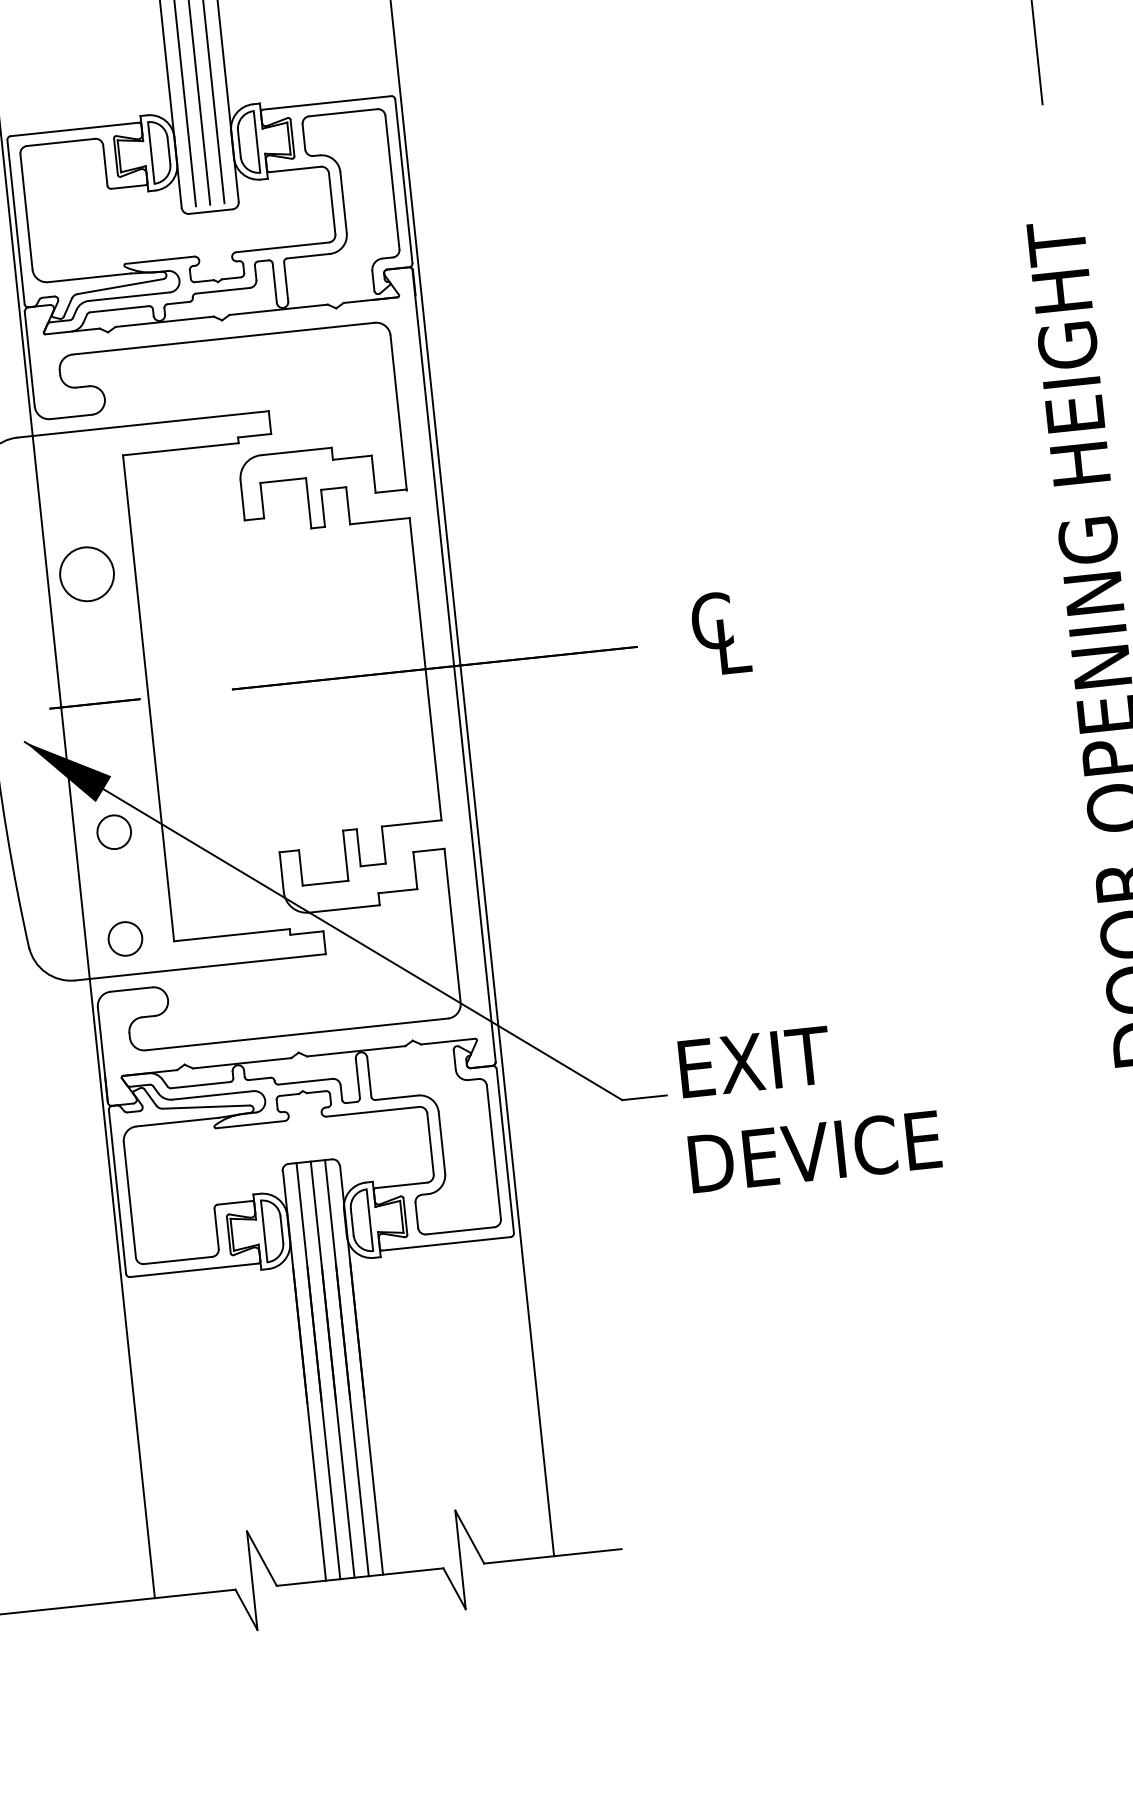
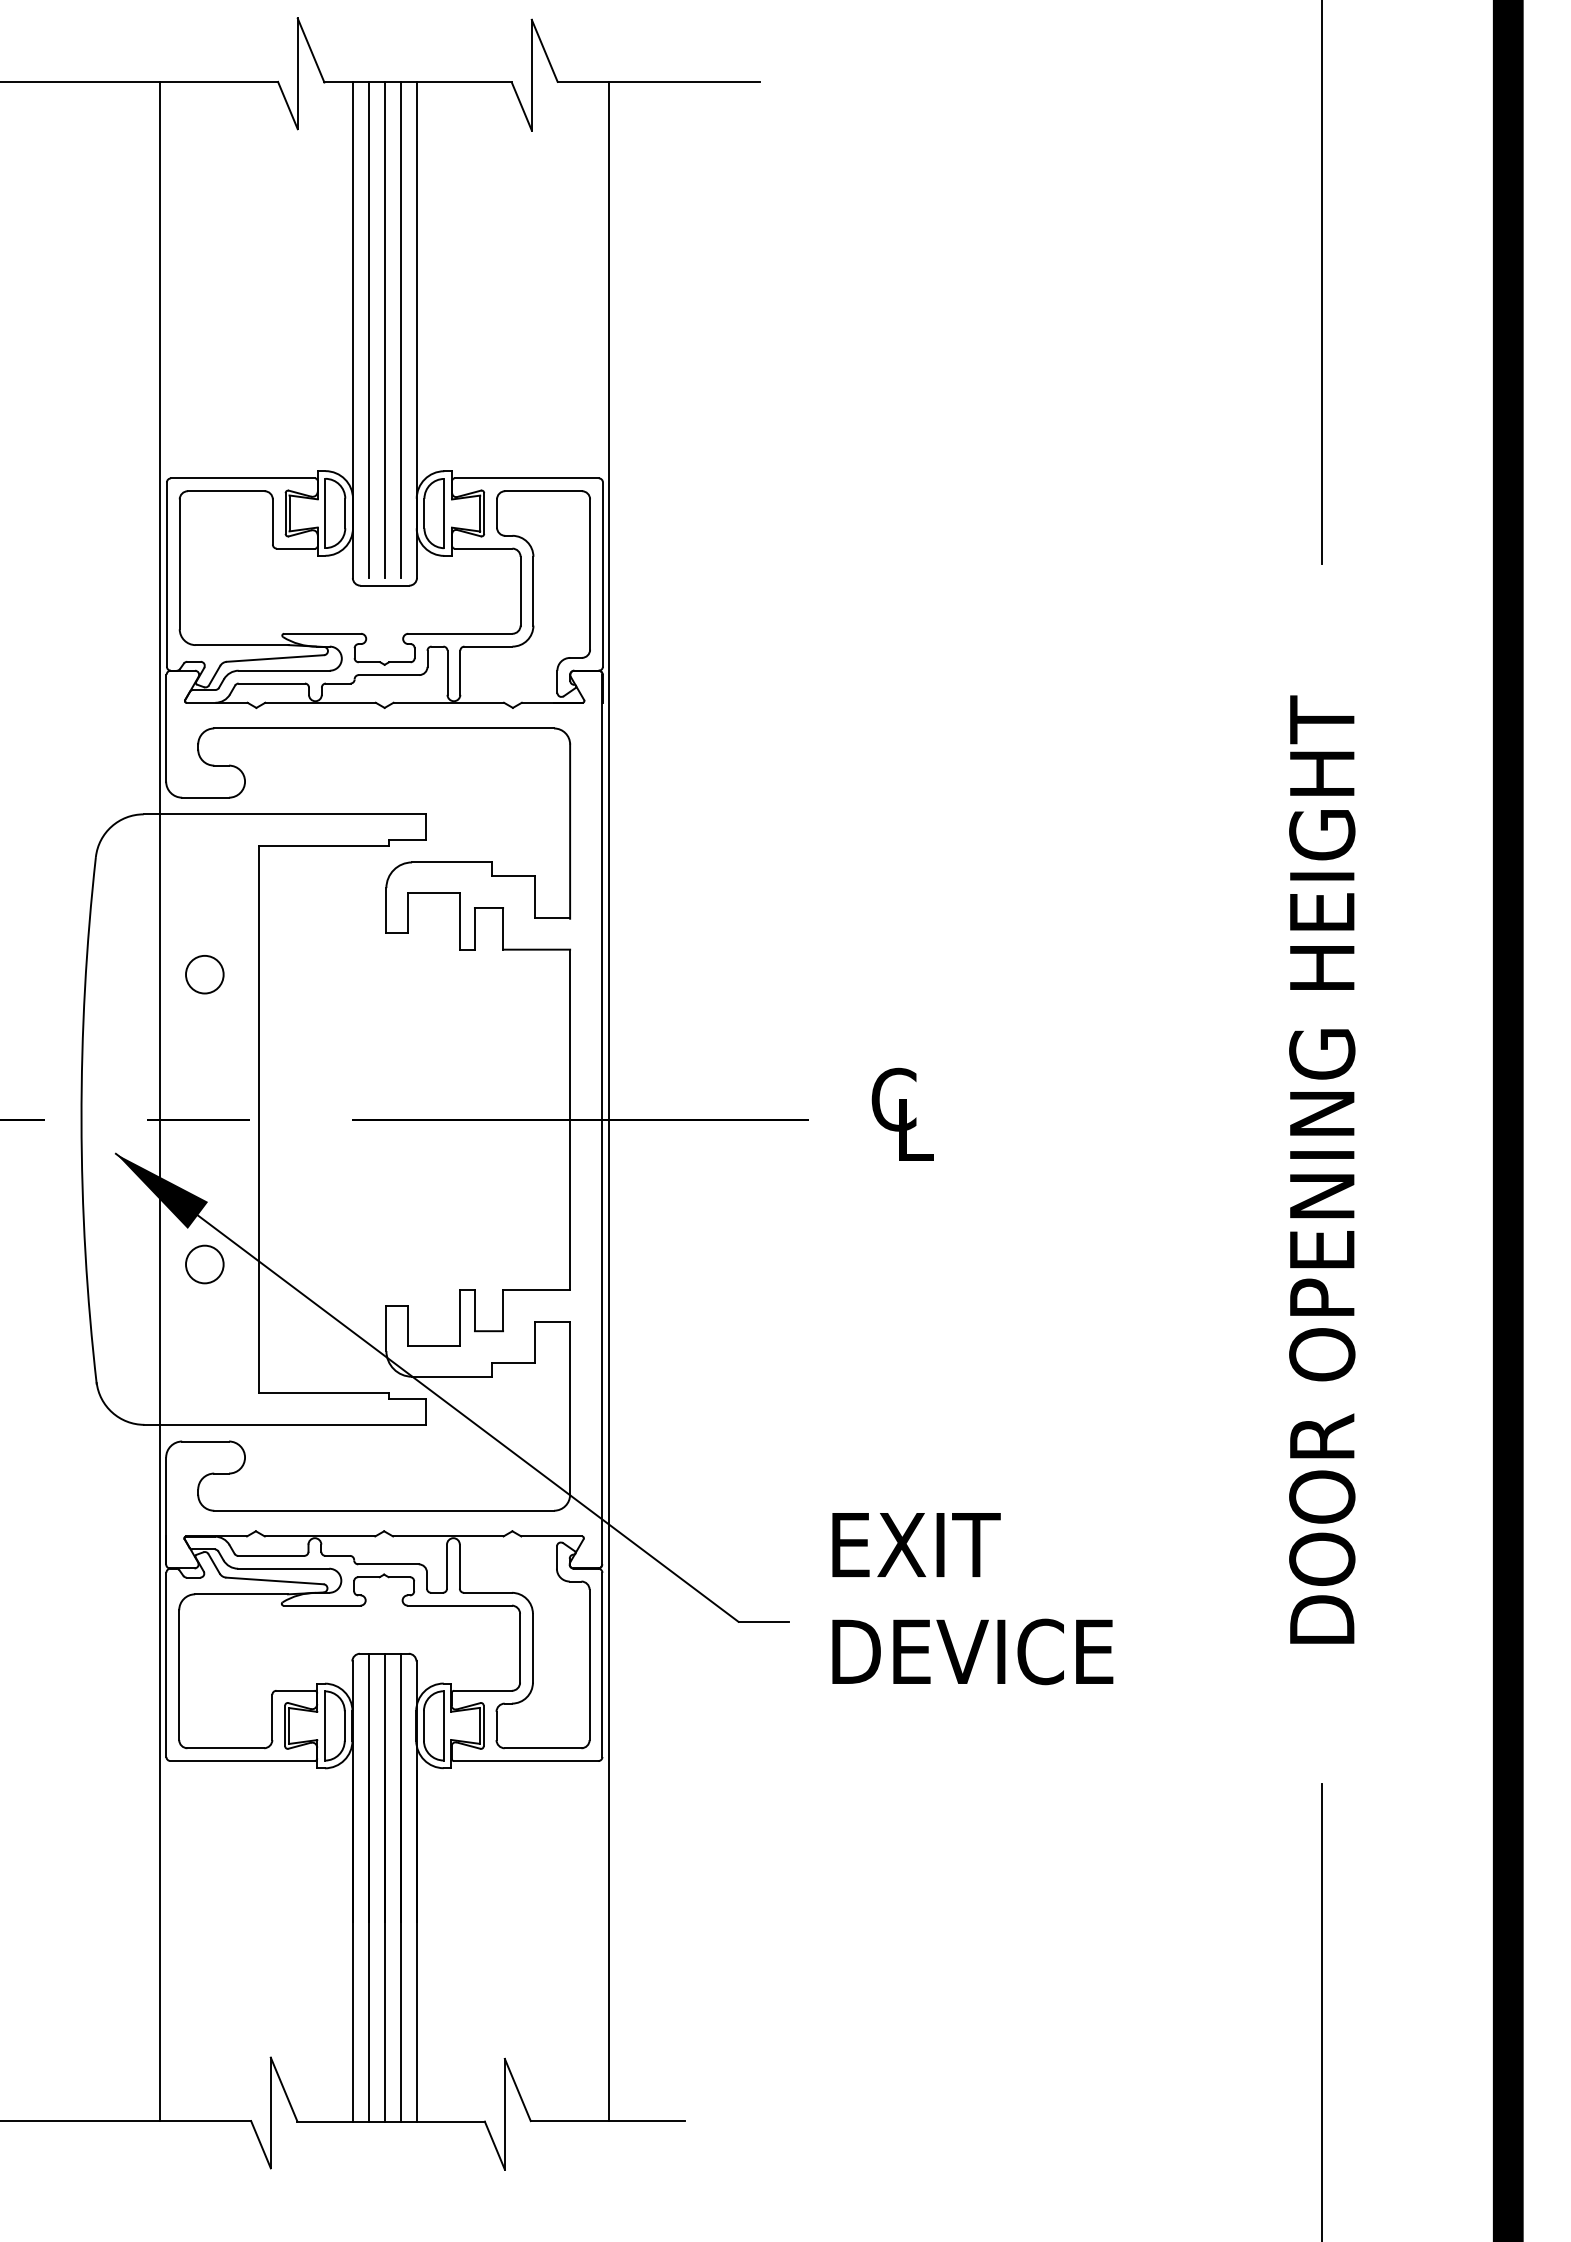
circle: (86, 574) -> (204, 974), size x0.62
circle: (125, 938) -> (204, 1384), removed
text: (809, 1105) -> (972, 1599), moved

